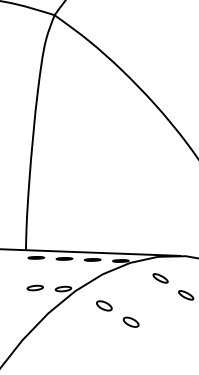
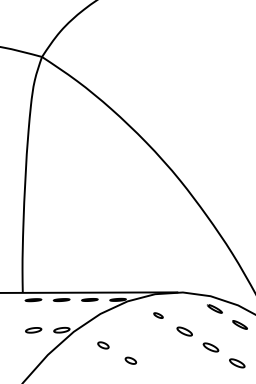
part: (160, 278) -> (158, 315), size x0.6
part: (104, 306) -> (103, 345), size x0.7
part: (130, 322) -> (130, 360), size x0.7

